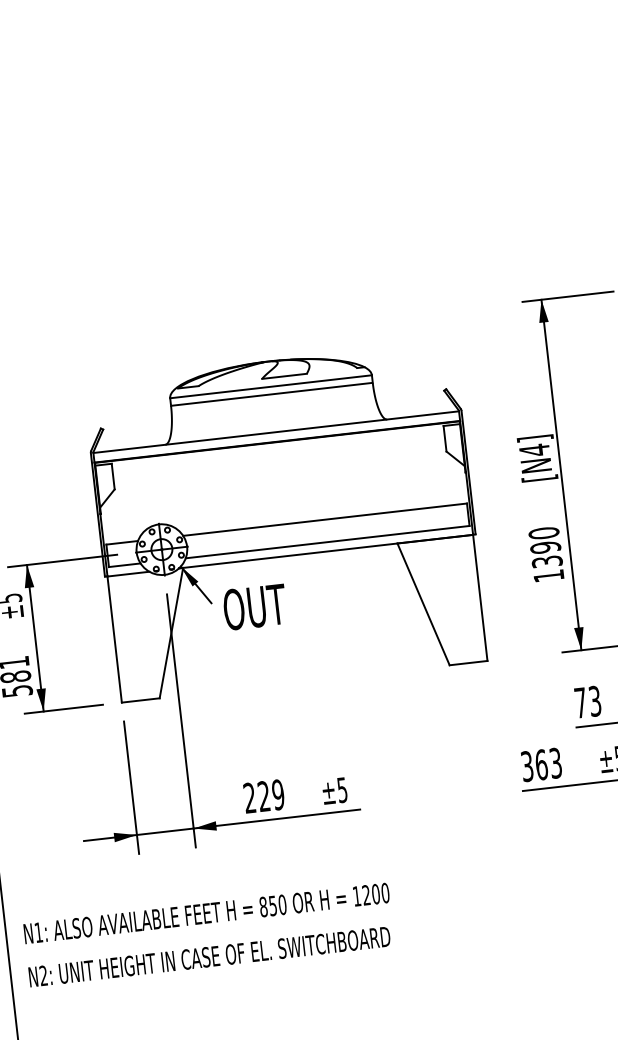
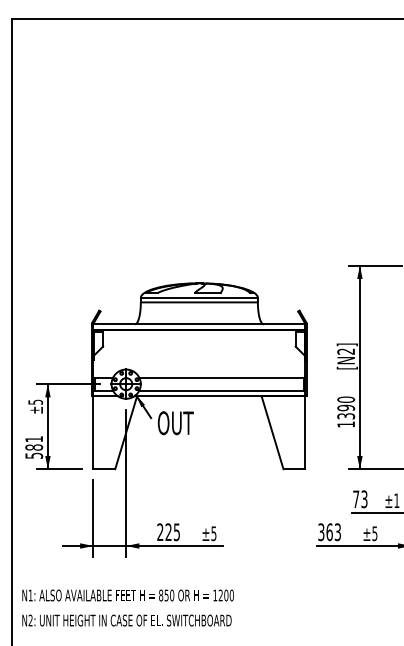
text: (533, 450) -> (345, 351), [N4] -> [N2]
text: (277, 793) -> (176, 531), 229 -> 225

